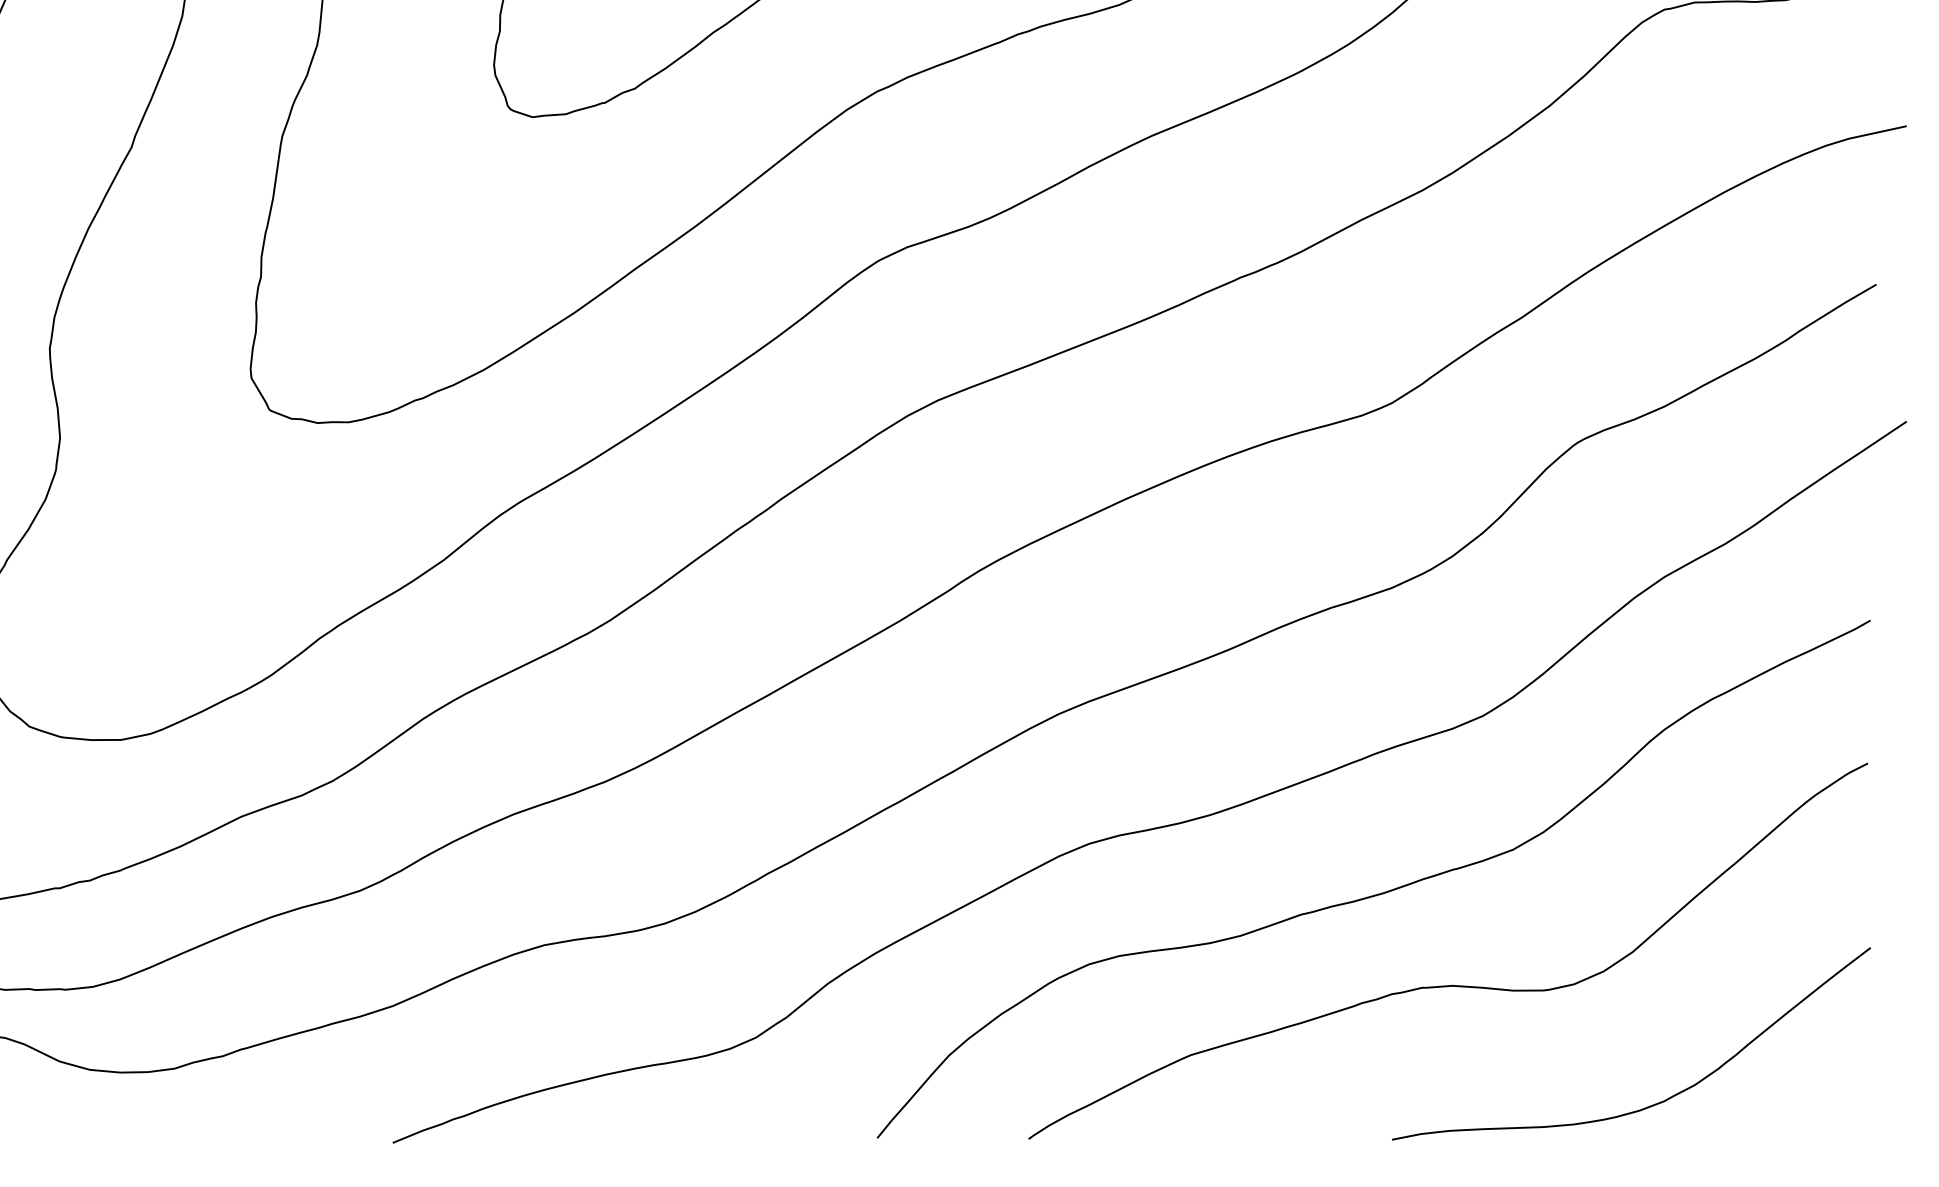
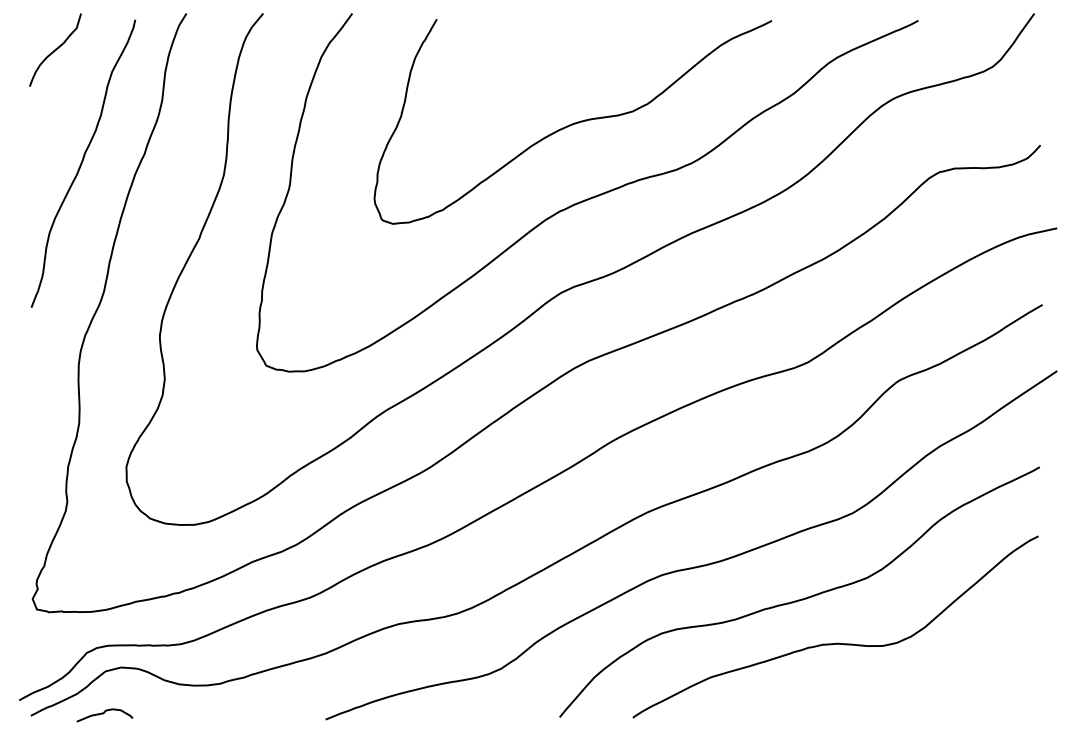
curve: (1656, 1101) -> (936, 699), removed

